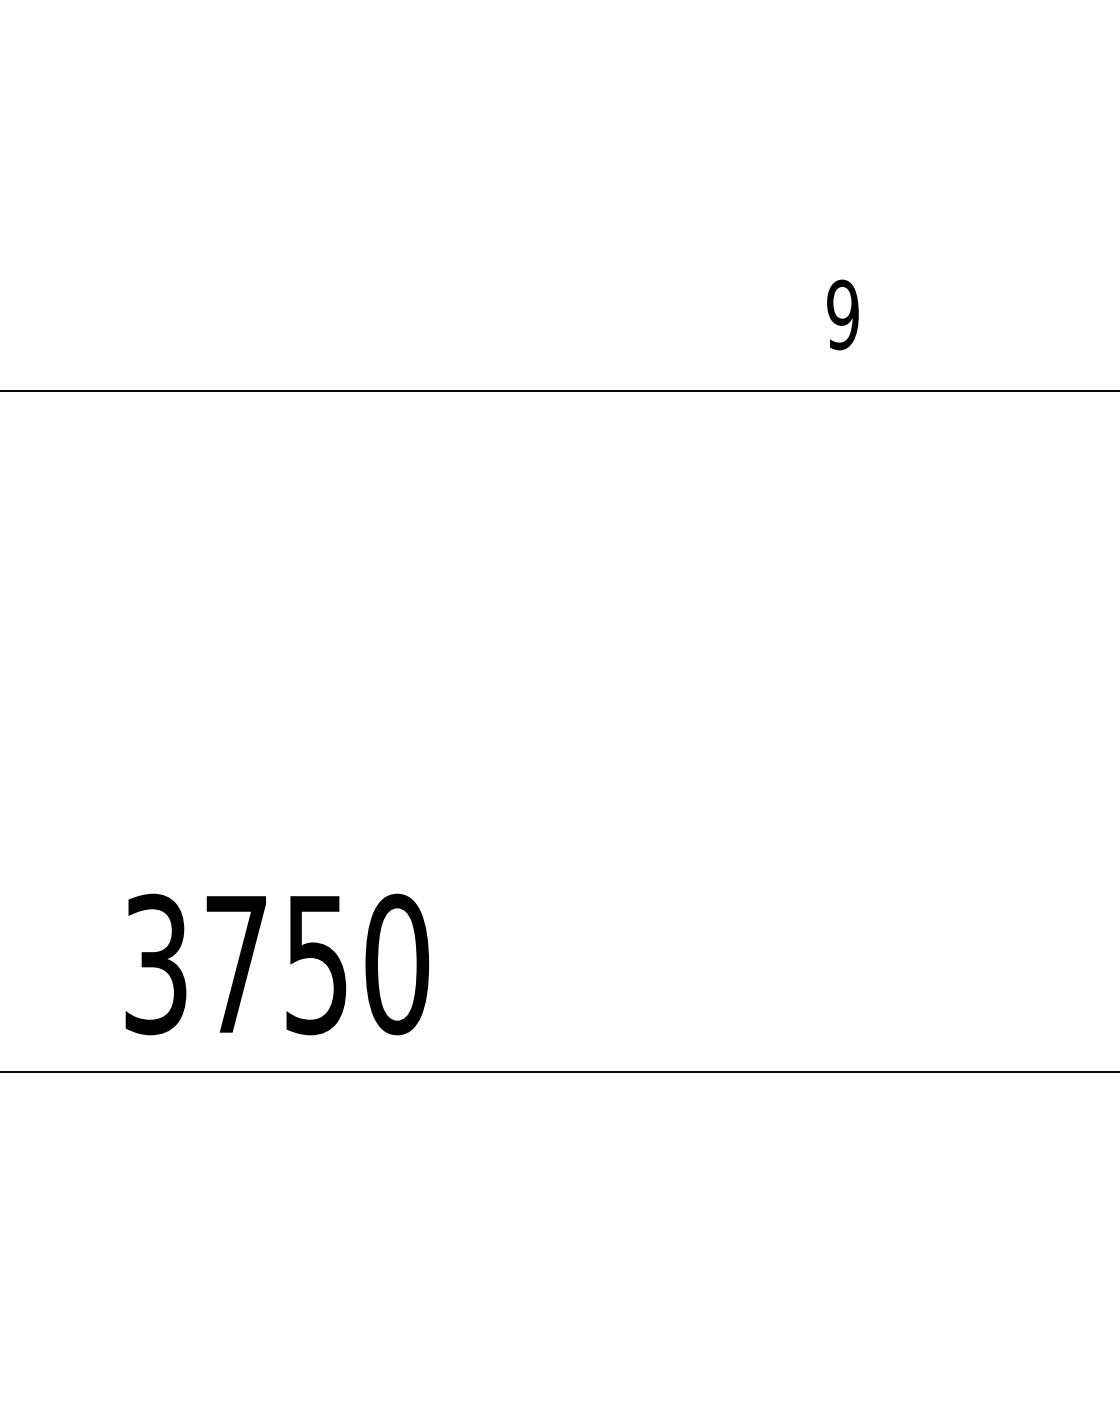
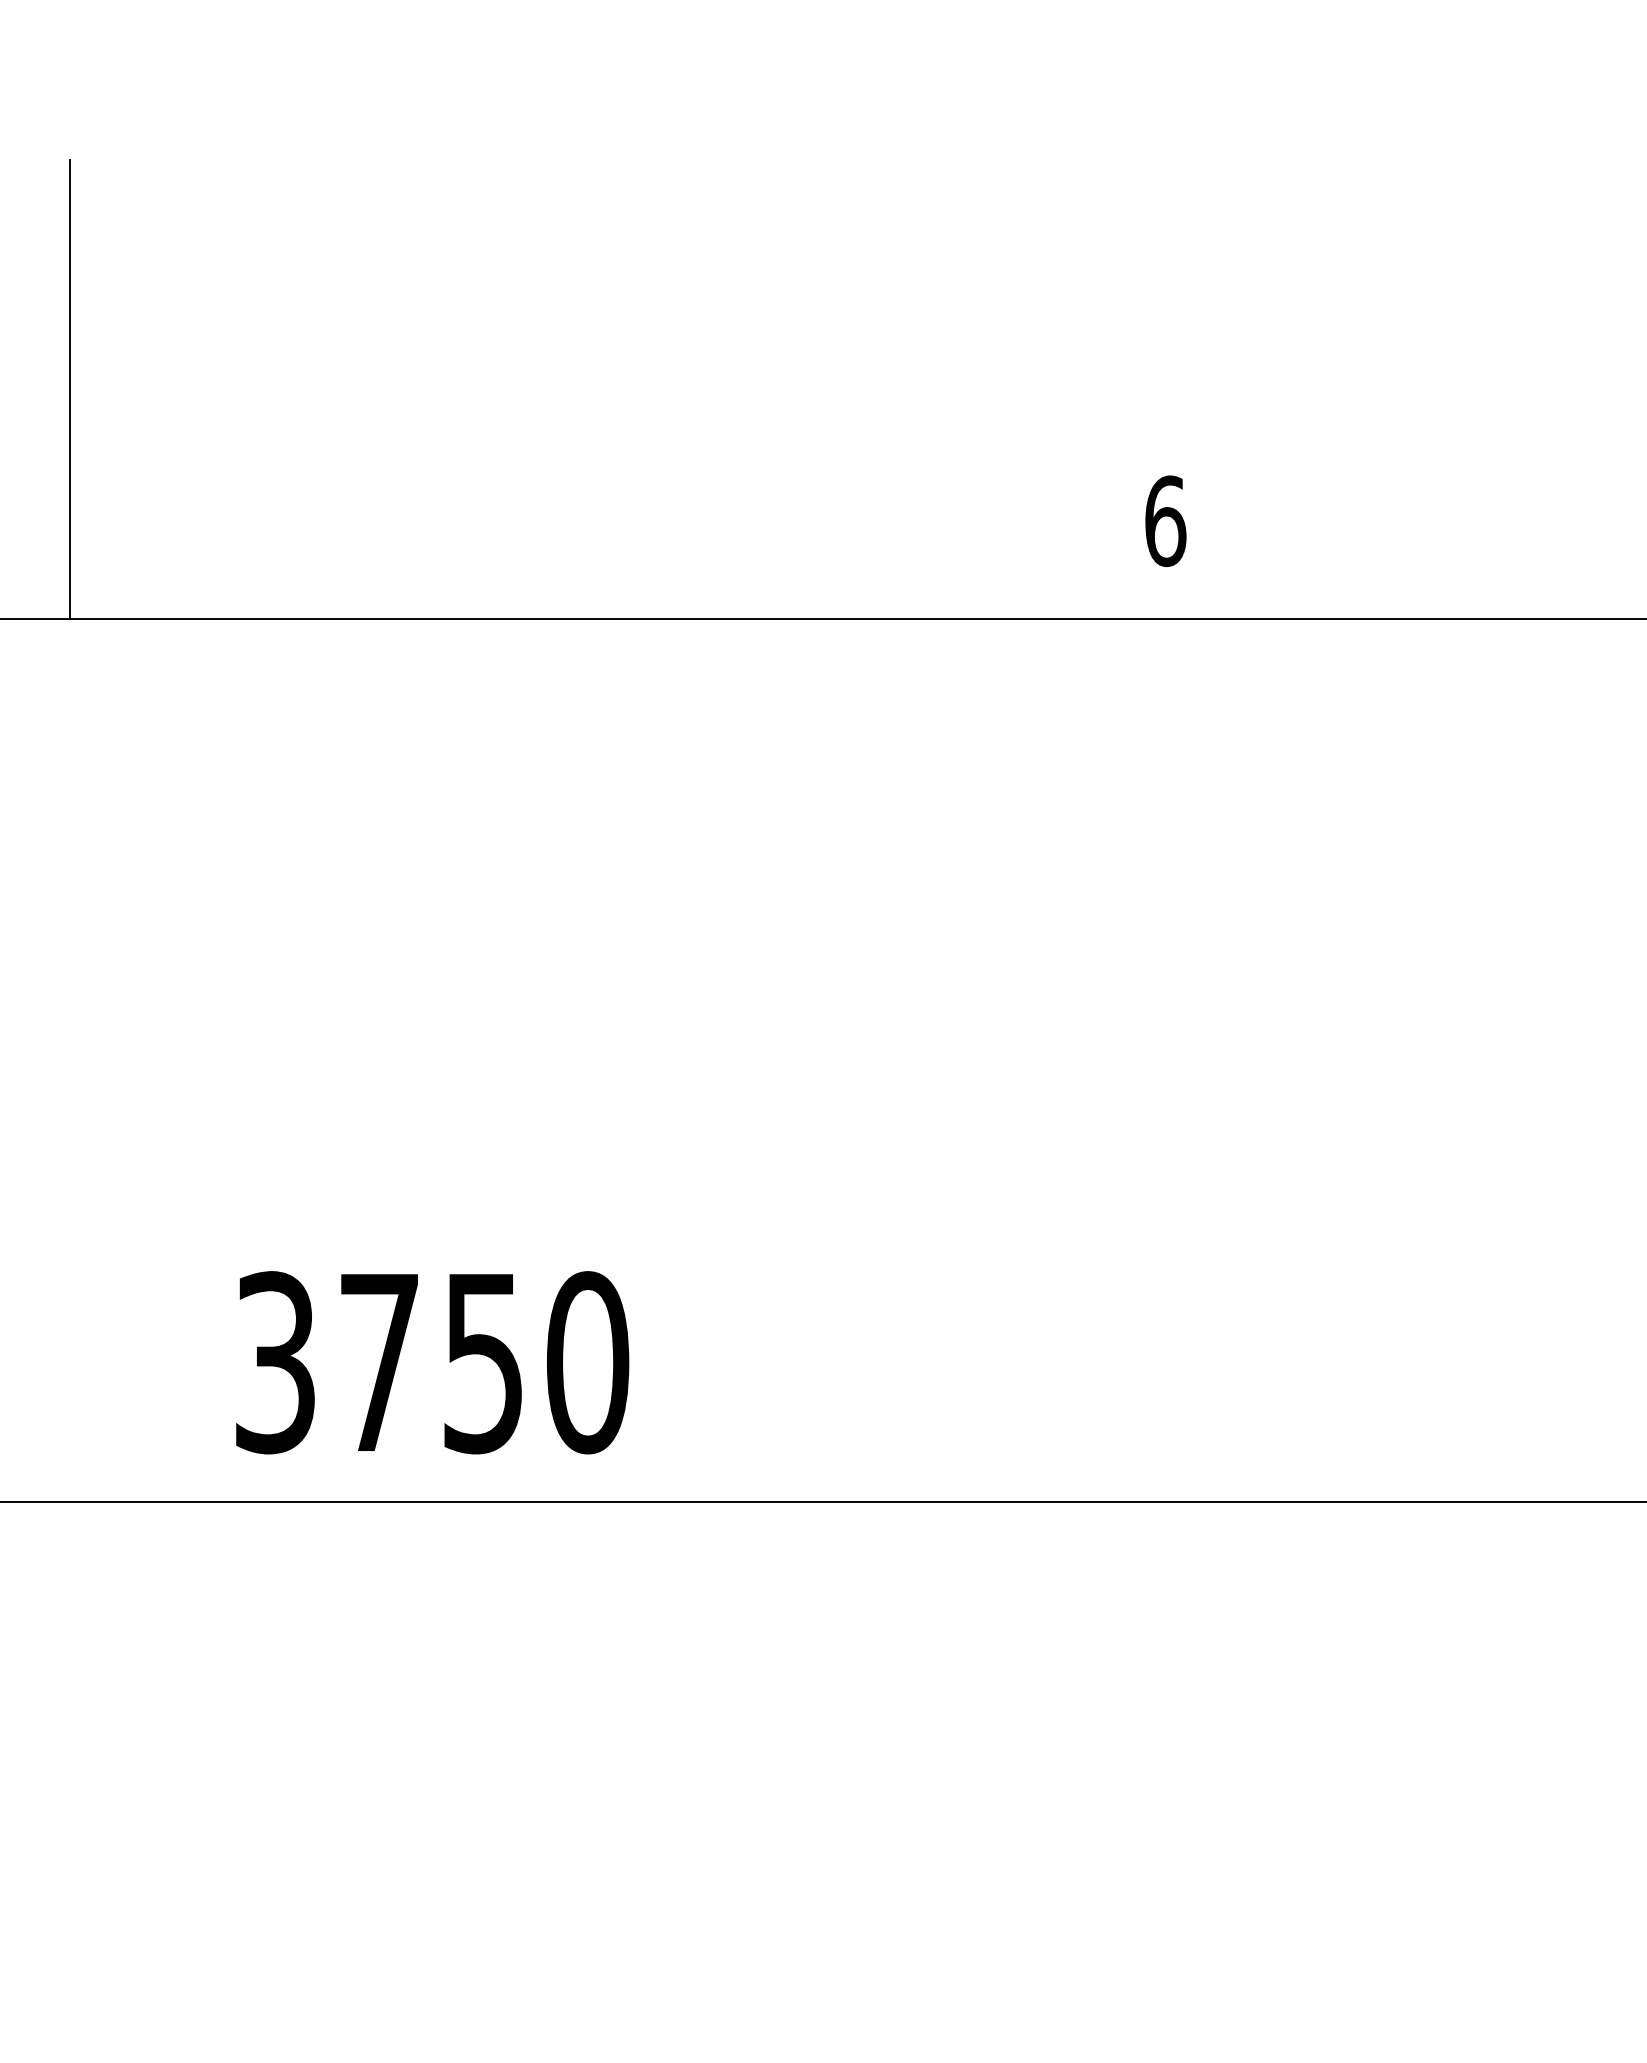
text: (843, 315) -> (1165, 521), 9 -> 6

